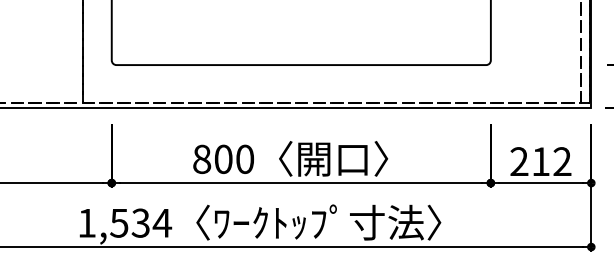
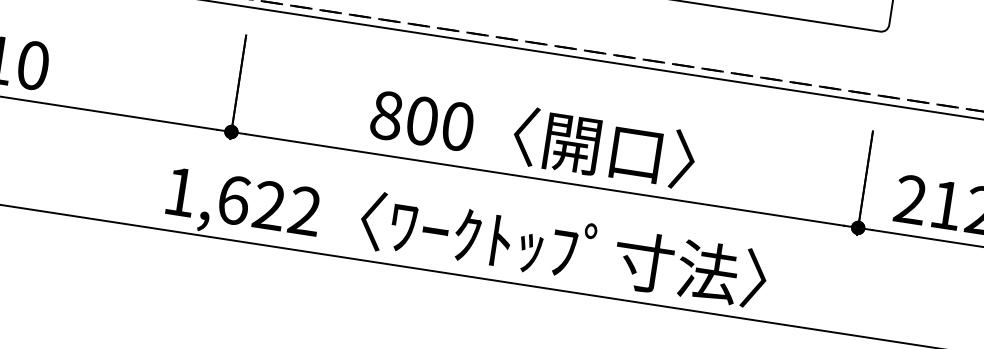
text: (141, 222) -> (270, 204), 1,534 -> 1,622

